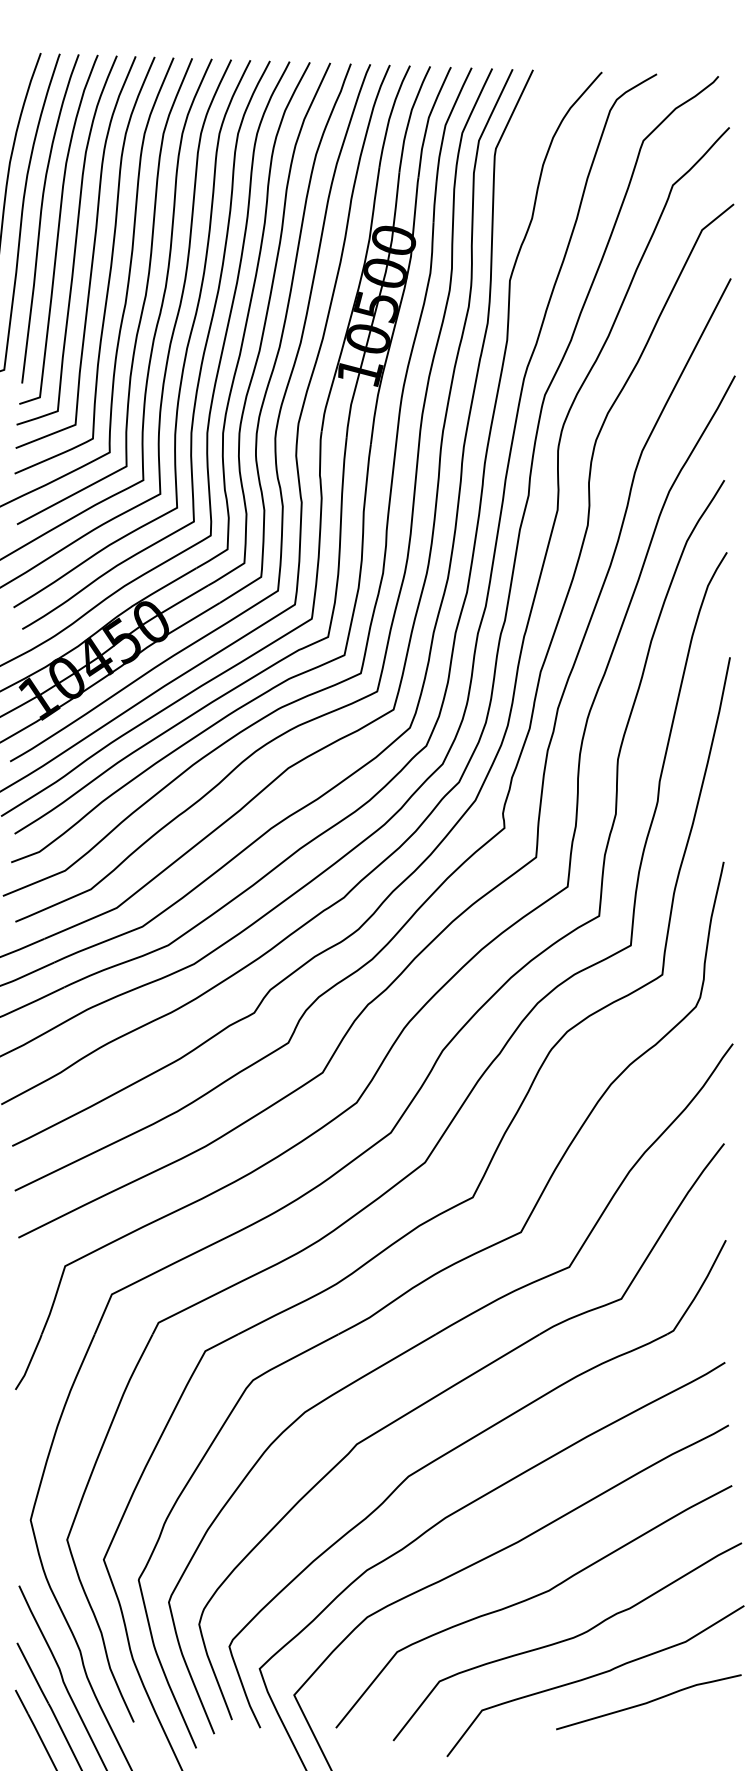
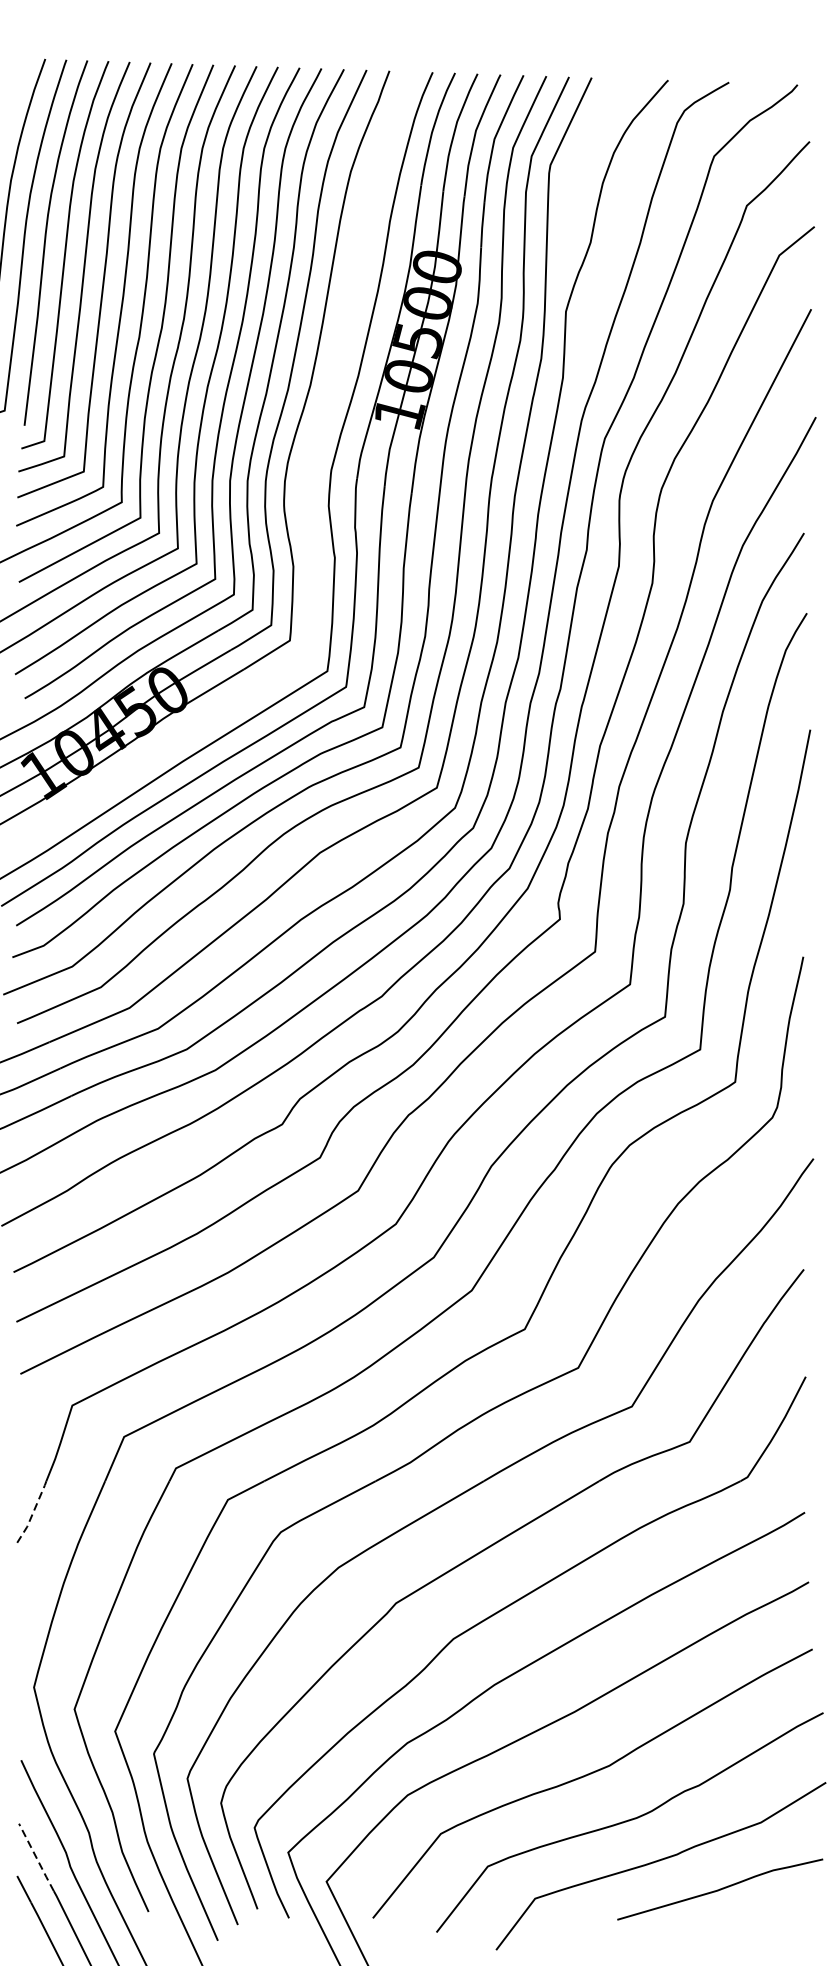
curve: (275, 427) -> (305, 474), removed
line: (29, 1362) -> (32, 1512), solid -> dashed
line: (33, 1674) -> (37, 1858), solid -> dashed

